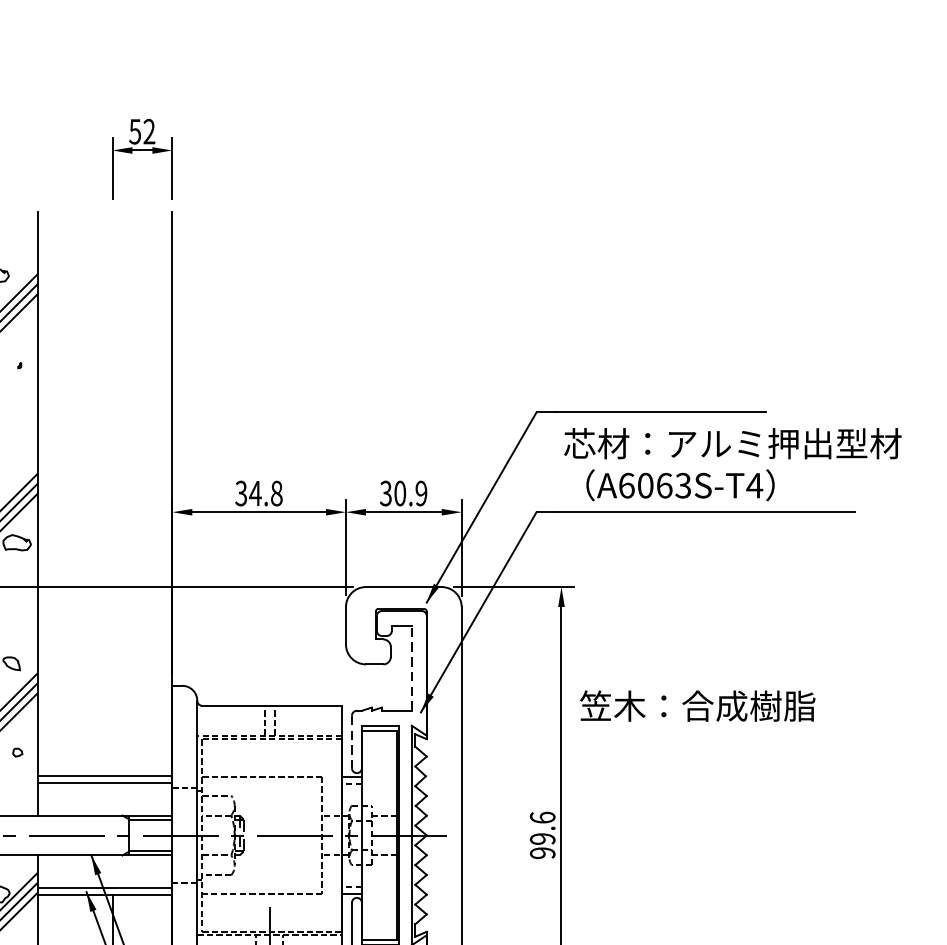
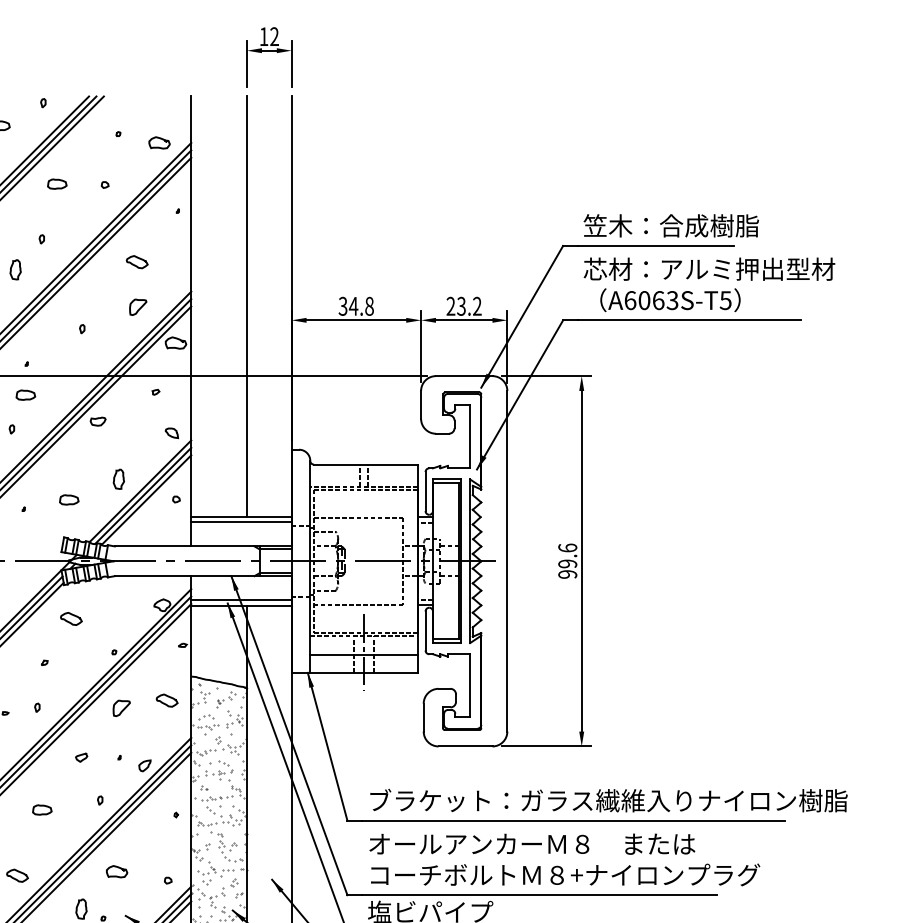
text: (134, 131) -> (263, 36), 52 -> 12
text: (754, 485) -> (725, 300), A6063S-T4 -> A6063S-T5
line: (113, 493) -> (247, 306), added
text: (402, 493) -> (463, 306), 30.9 -> 23.2
line: (412, 668) -> (470, 436), dashed -> solid
text: (696, 705) -> (670, 225), moved
line: (351, 741) -> (425, 491), dashed -> solid

